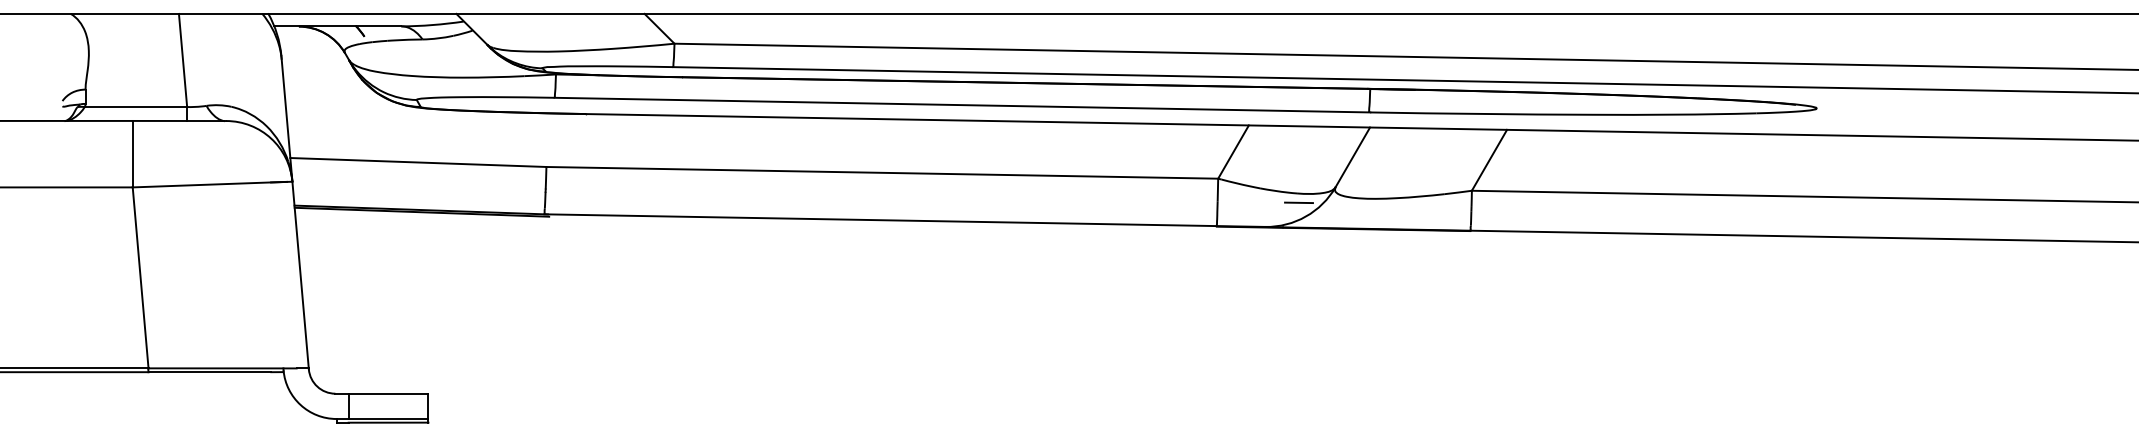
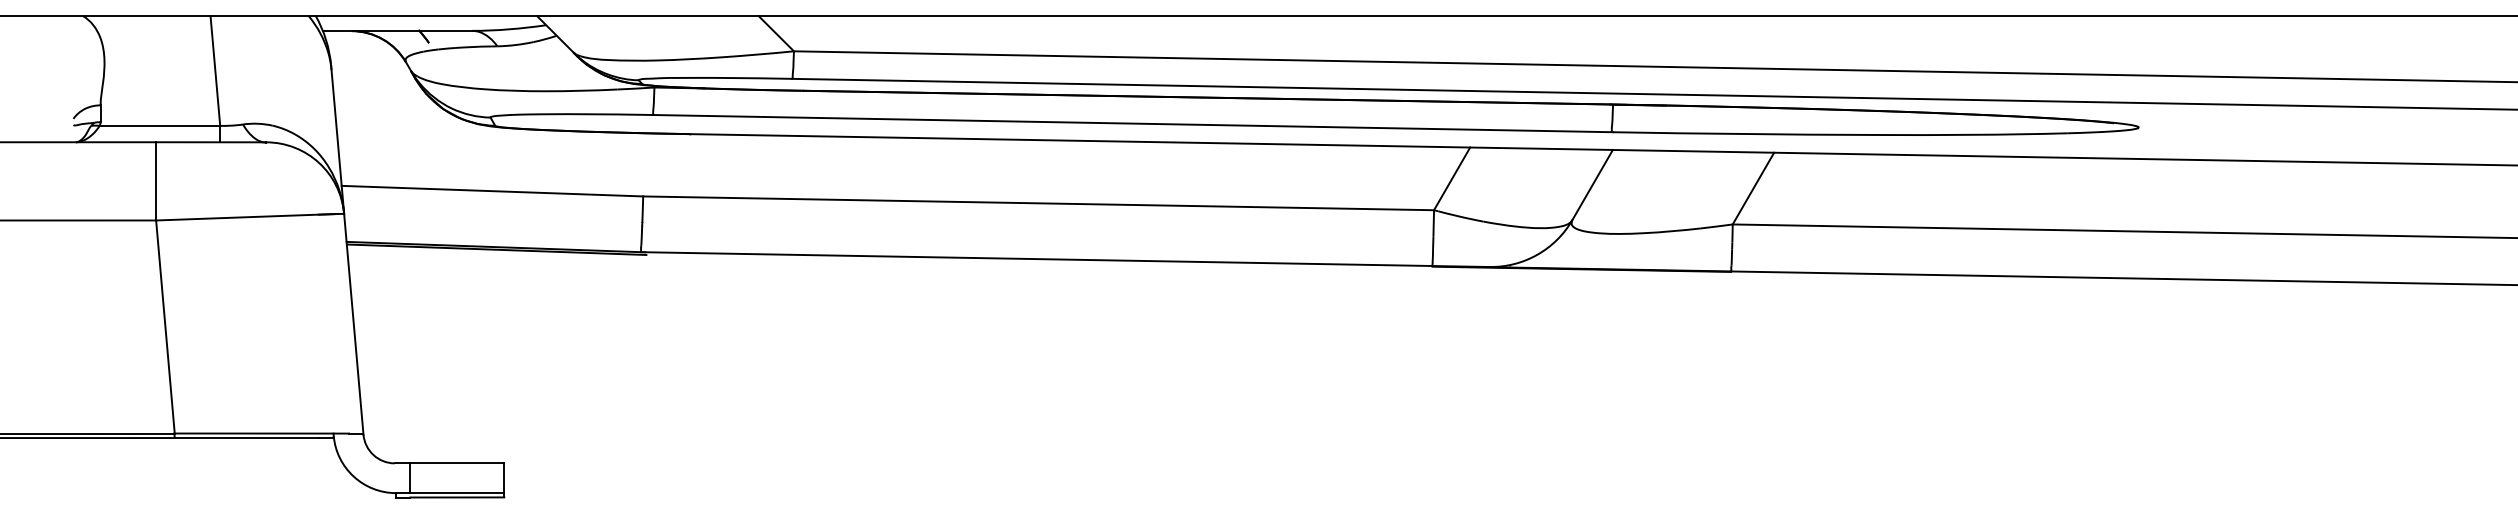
line: (1298, 202) -> (1528, 238), removed

